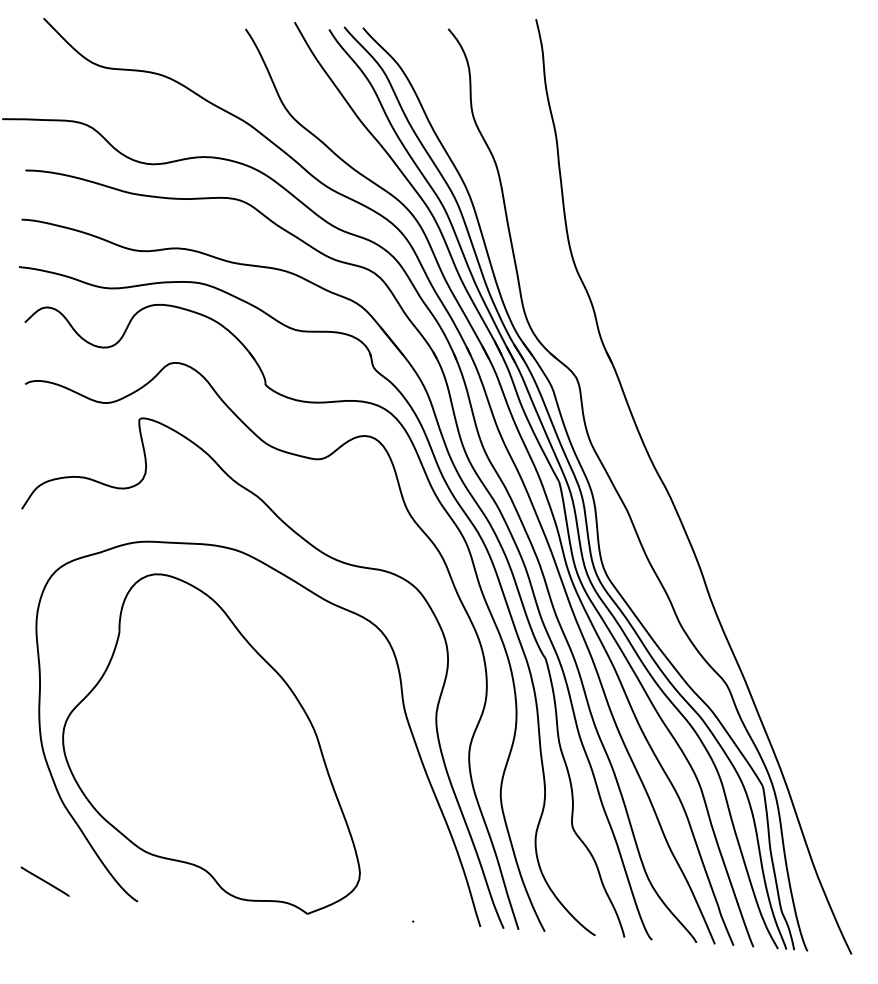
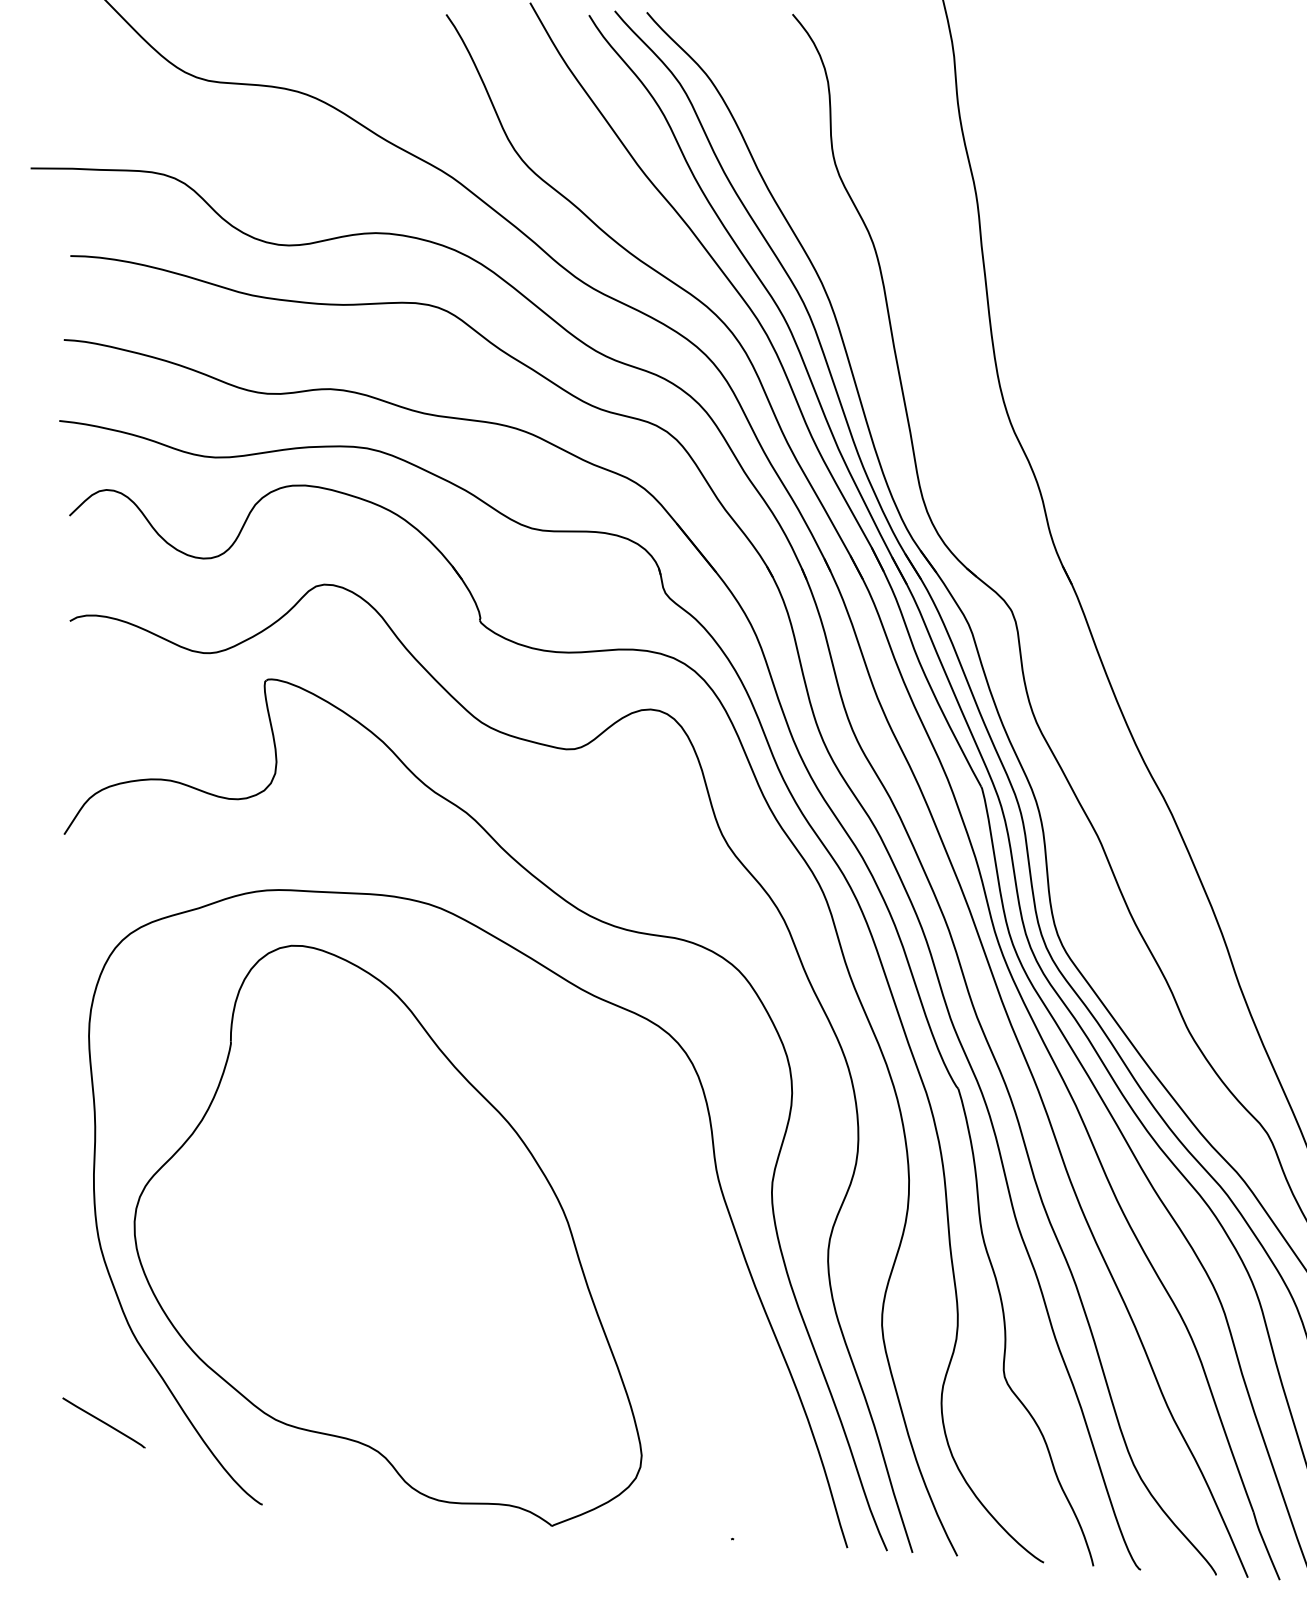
line: (44, 881) -> (102, 1422), moved

